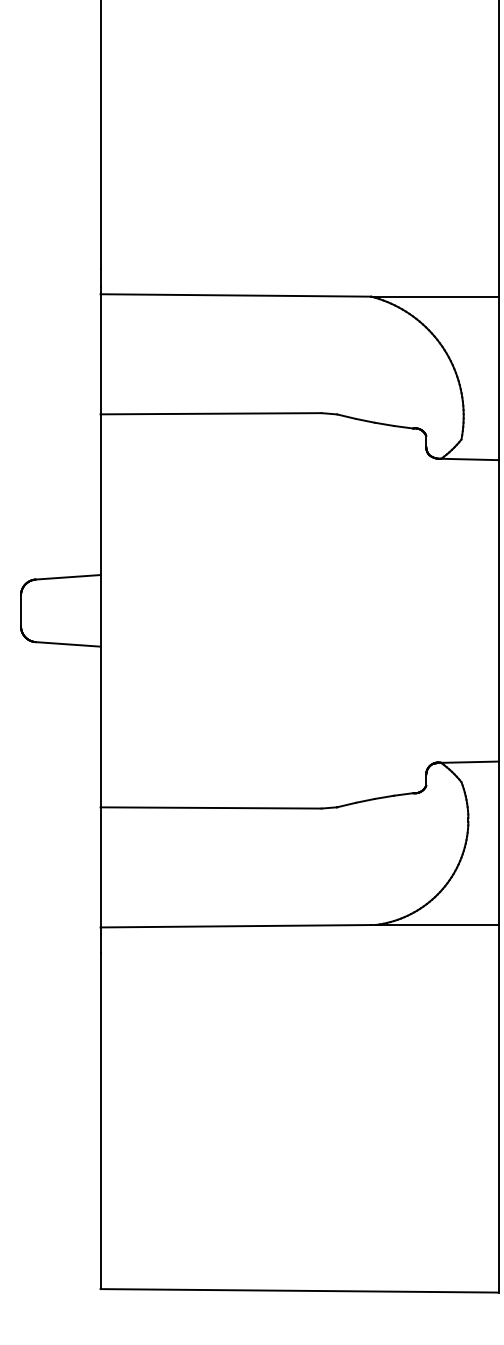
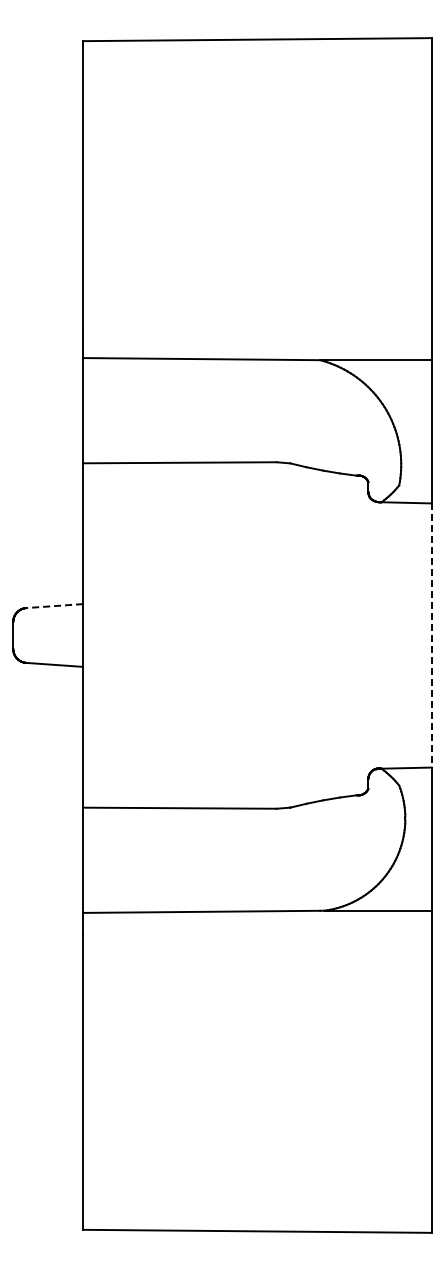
line: (68, 577) -> (54, 606), solid -> dashed
line: (498, 611) -> (431, 636), solid -> dashed

